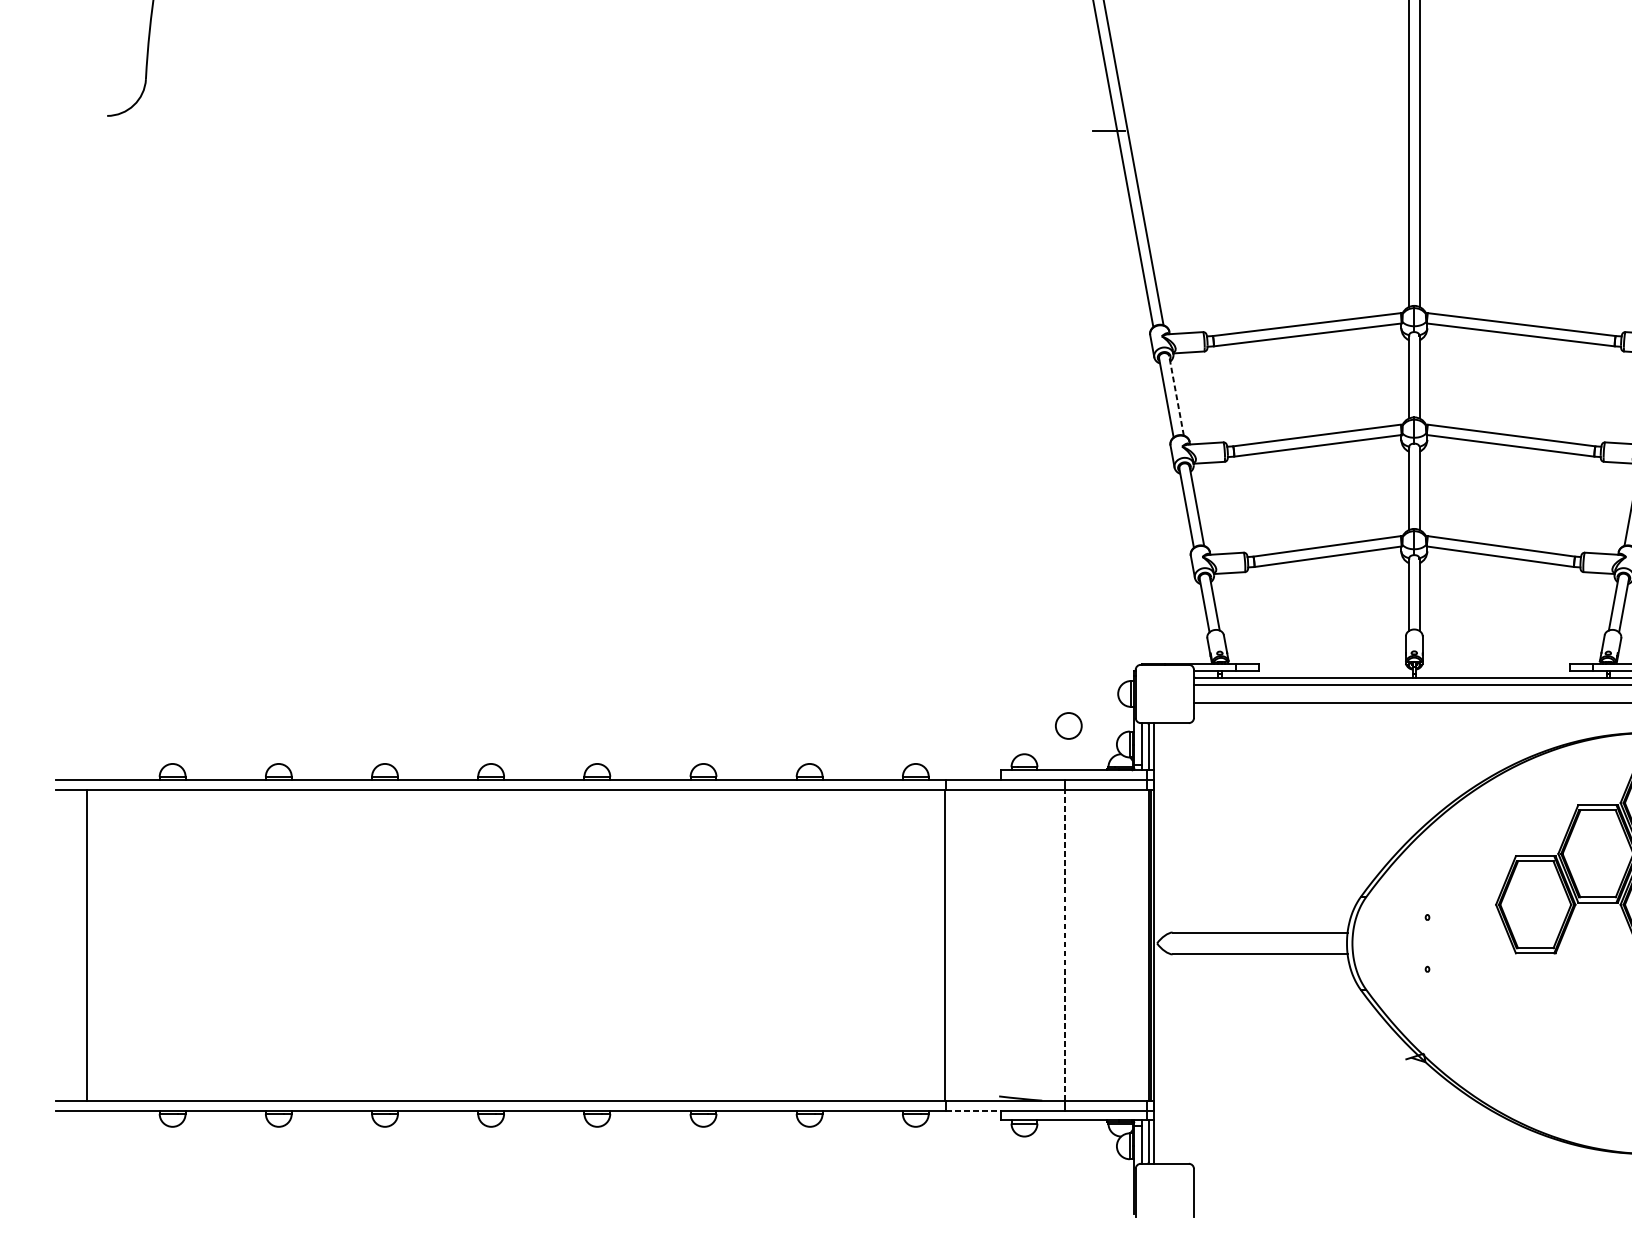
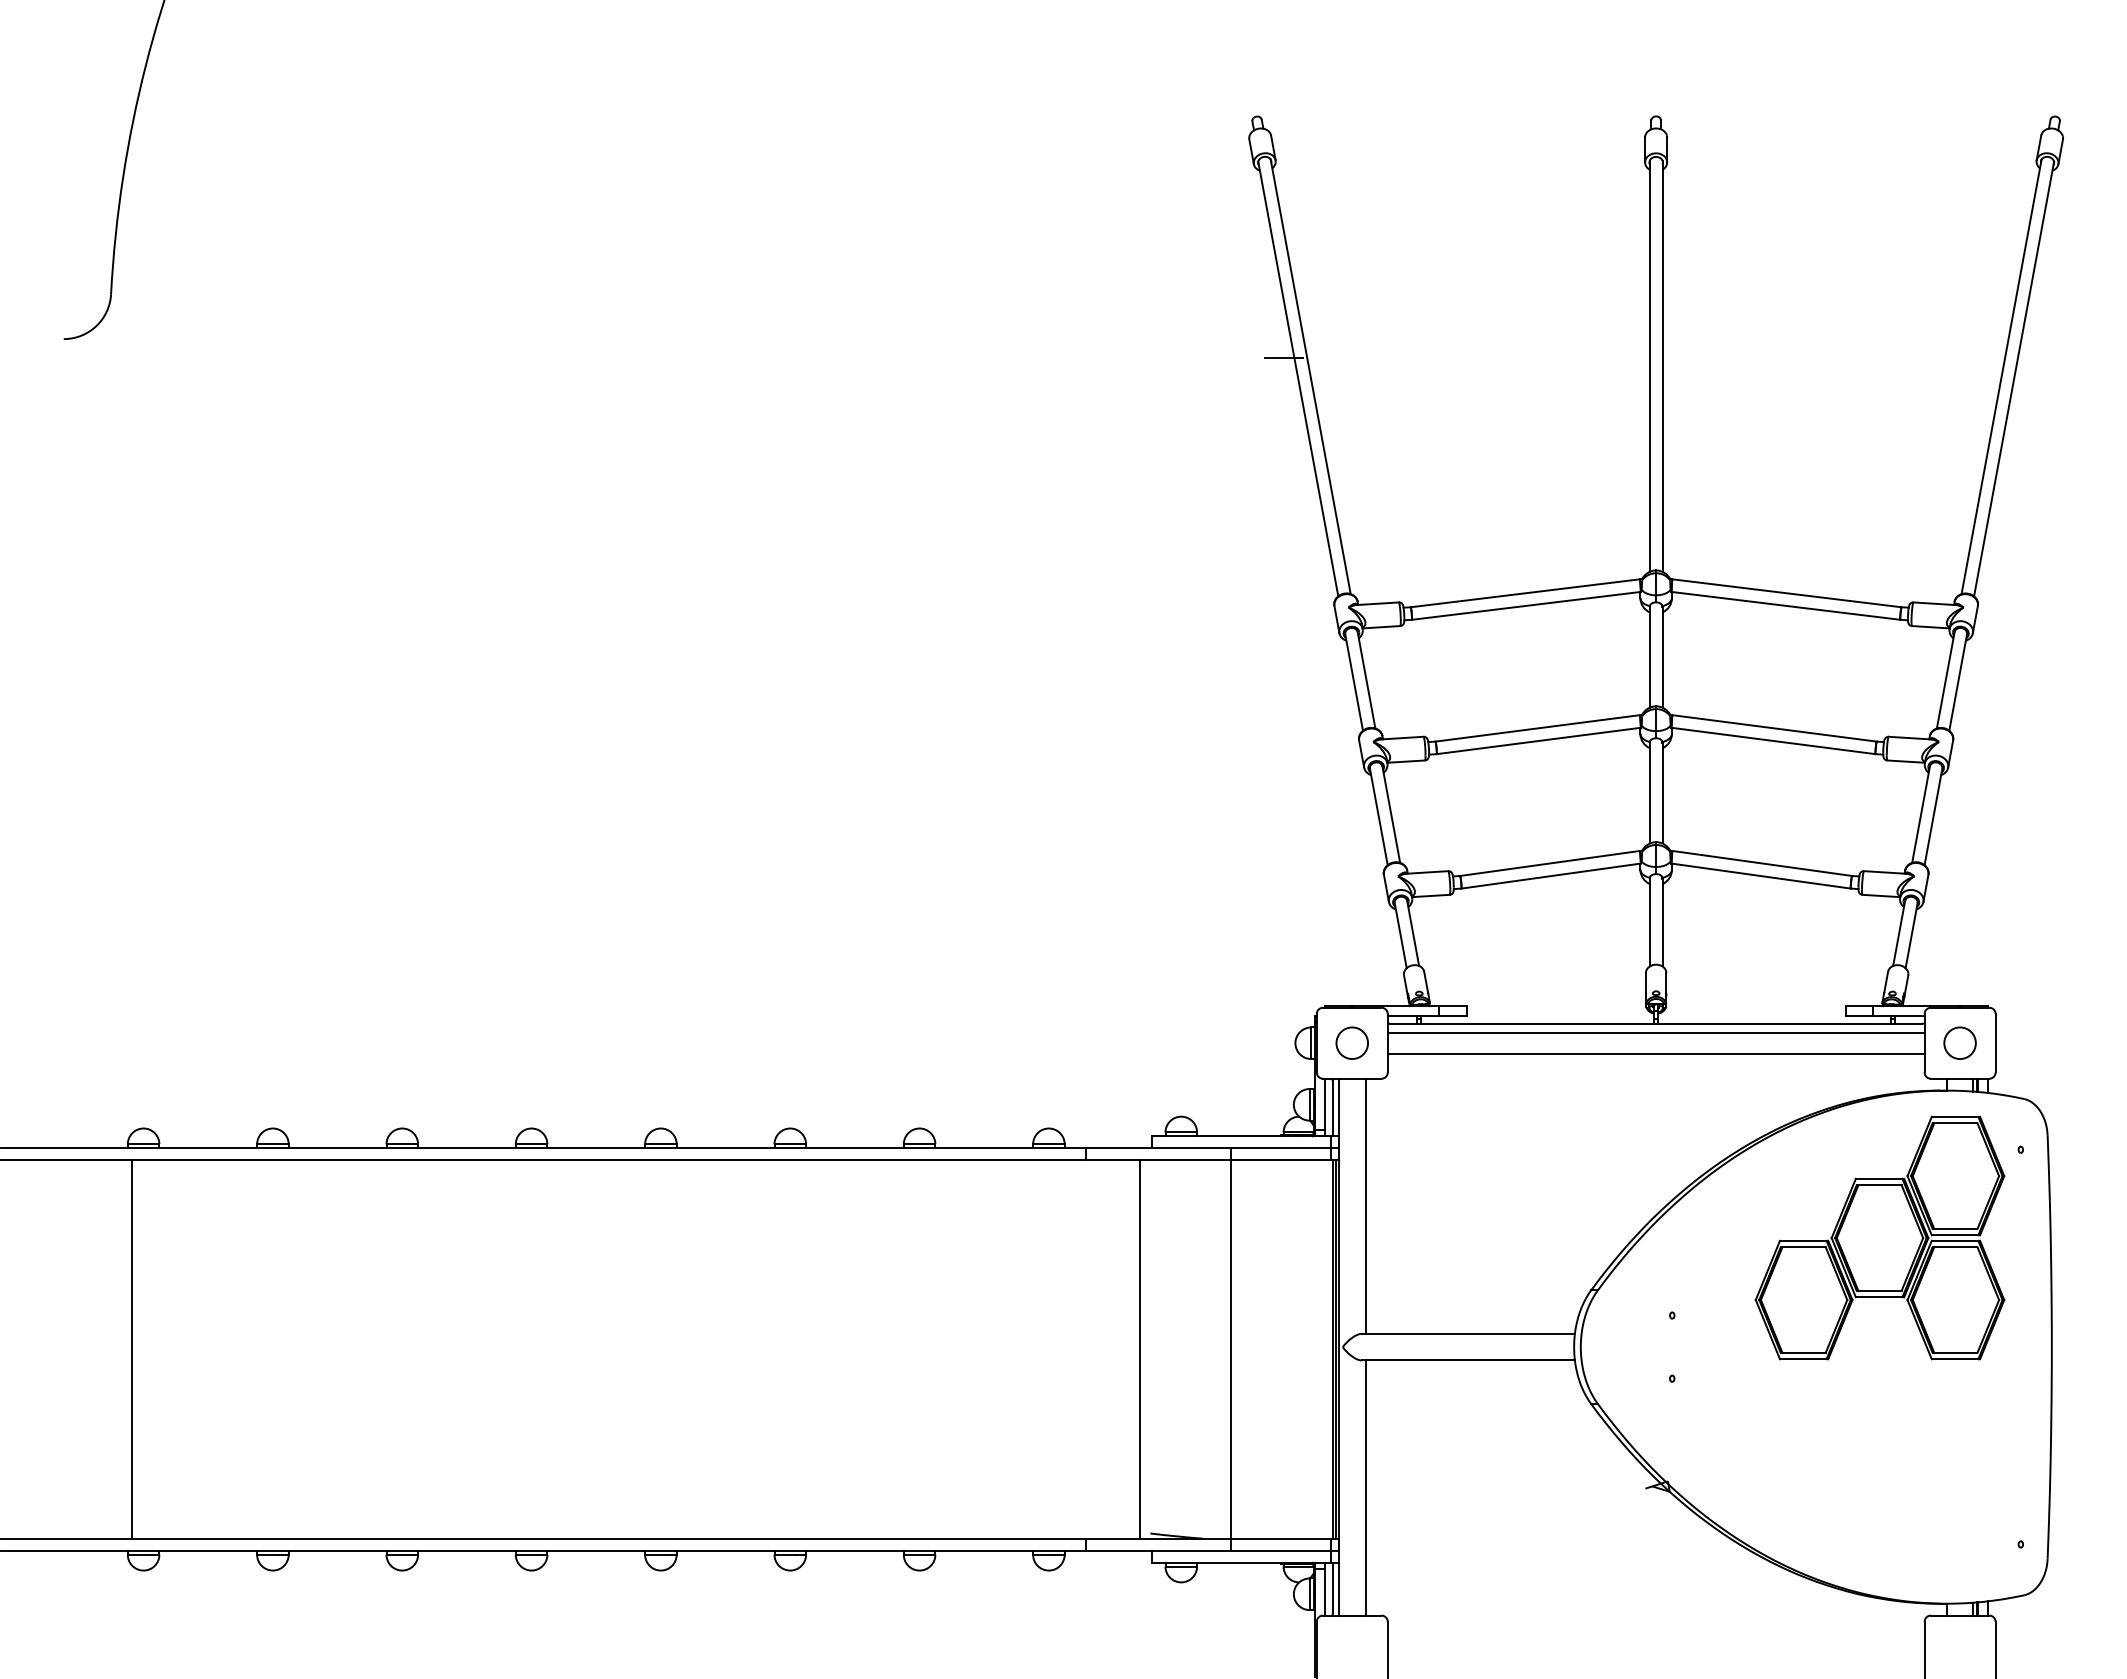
line: (1176, 395) -> (1366, 679), dashed -> solid
circle: (1068, 725) -> (1351, 1042), moved
line: (1175, 827) -> (1365, 1205), added
line: (87, 945) -> (132, 1349), moved
line: (945, 945) -> (1140, 1349), moved
line: (1064, 945) -> (1230, 1349), dashed -> solid
line: (1175, 1058) -> (1365, 1487), added
line: (973, 1110) -> (1119, 1550), dashed -> solid

